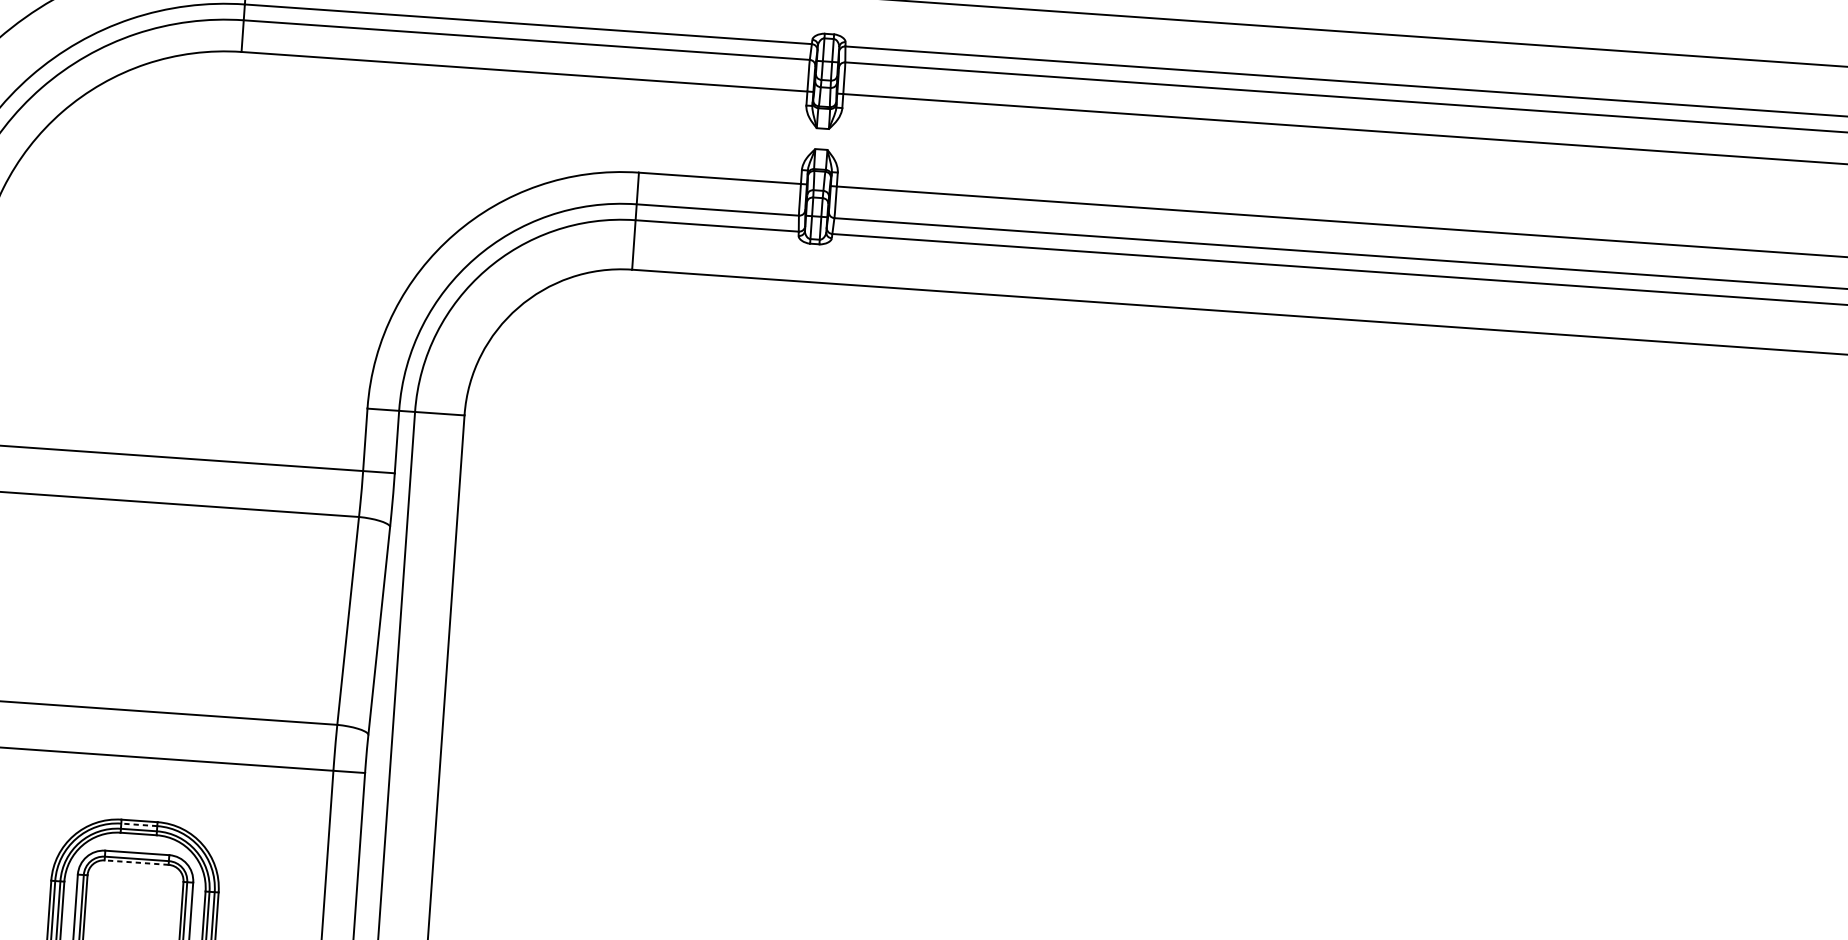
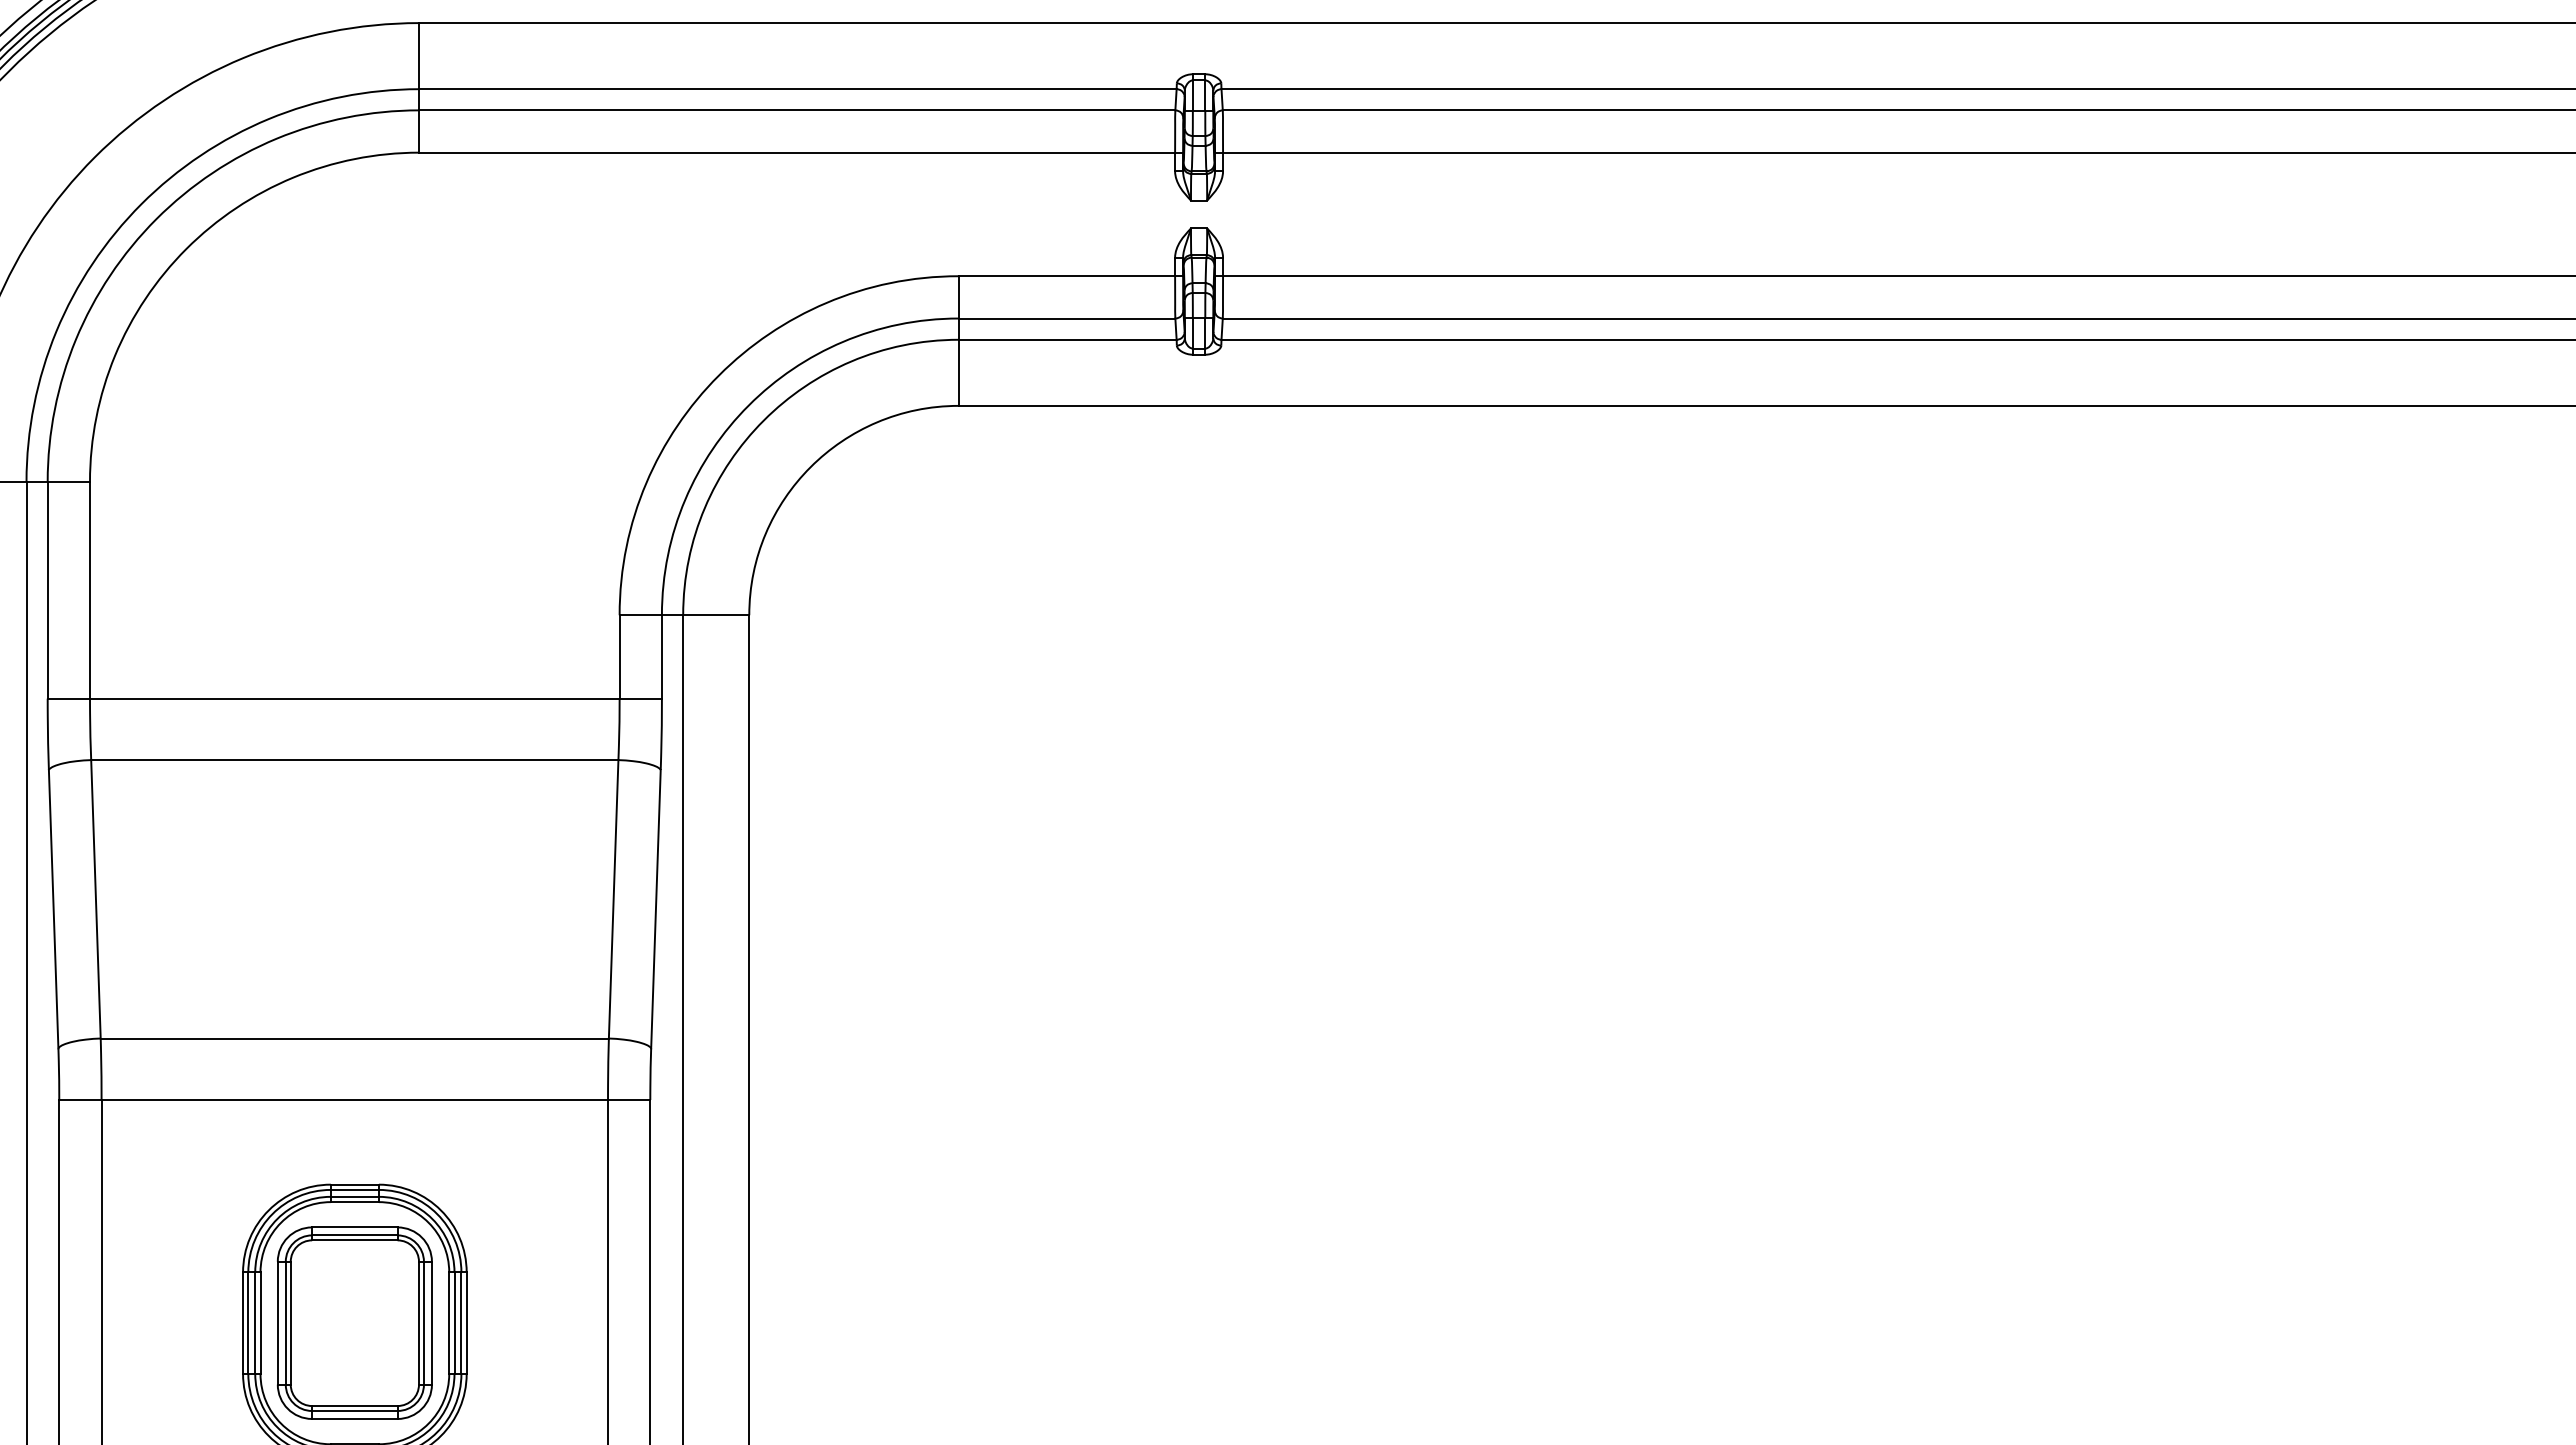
line: (139, 824) -> (354, 1189), dashed -> solid
line: (136, 862) -> (354, 1240), dashed -> solid

